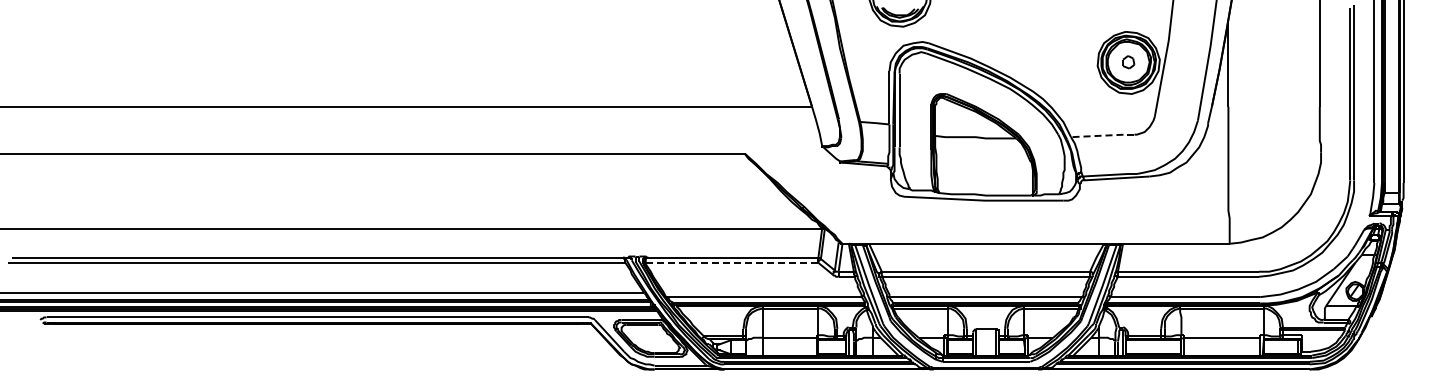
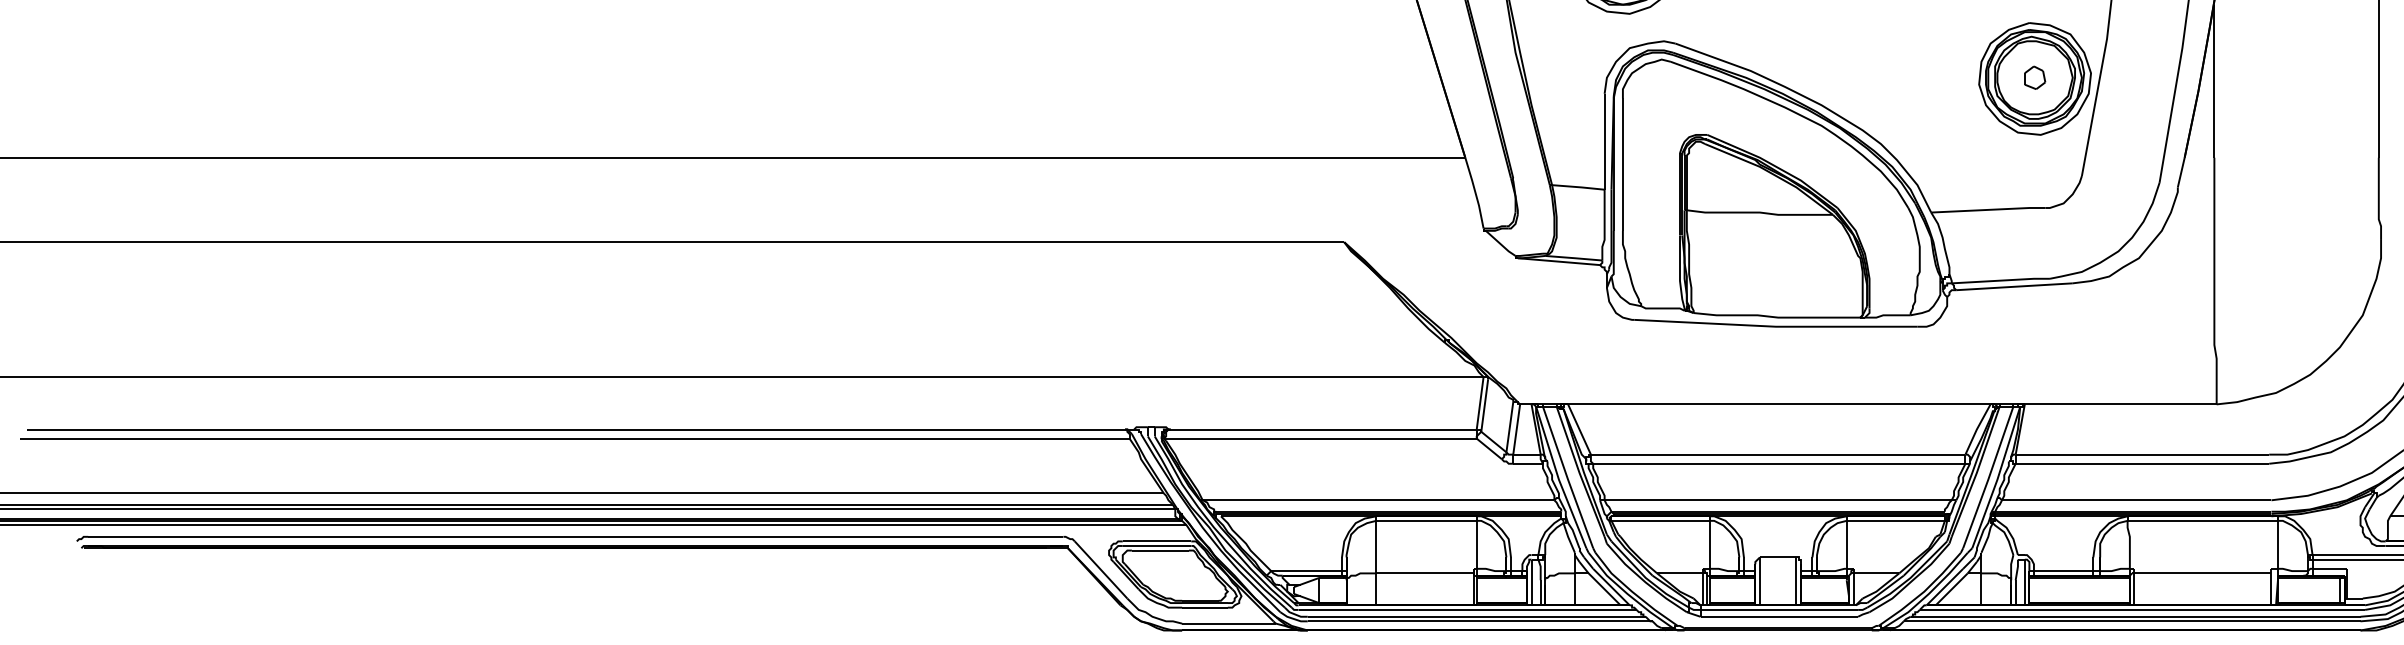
line: (1102, 135) -> (1987, 209), dashed -> solid
line: (731, 262) -> (1320, 438), dashed -> solid

